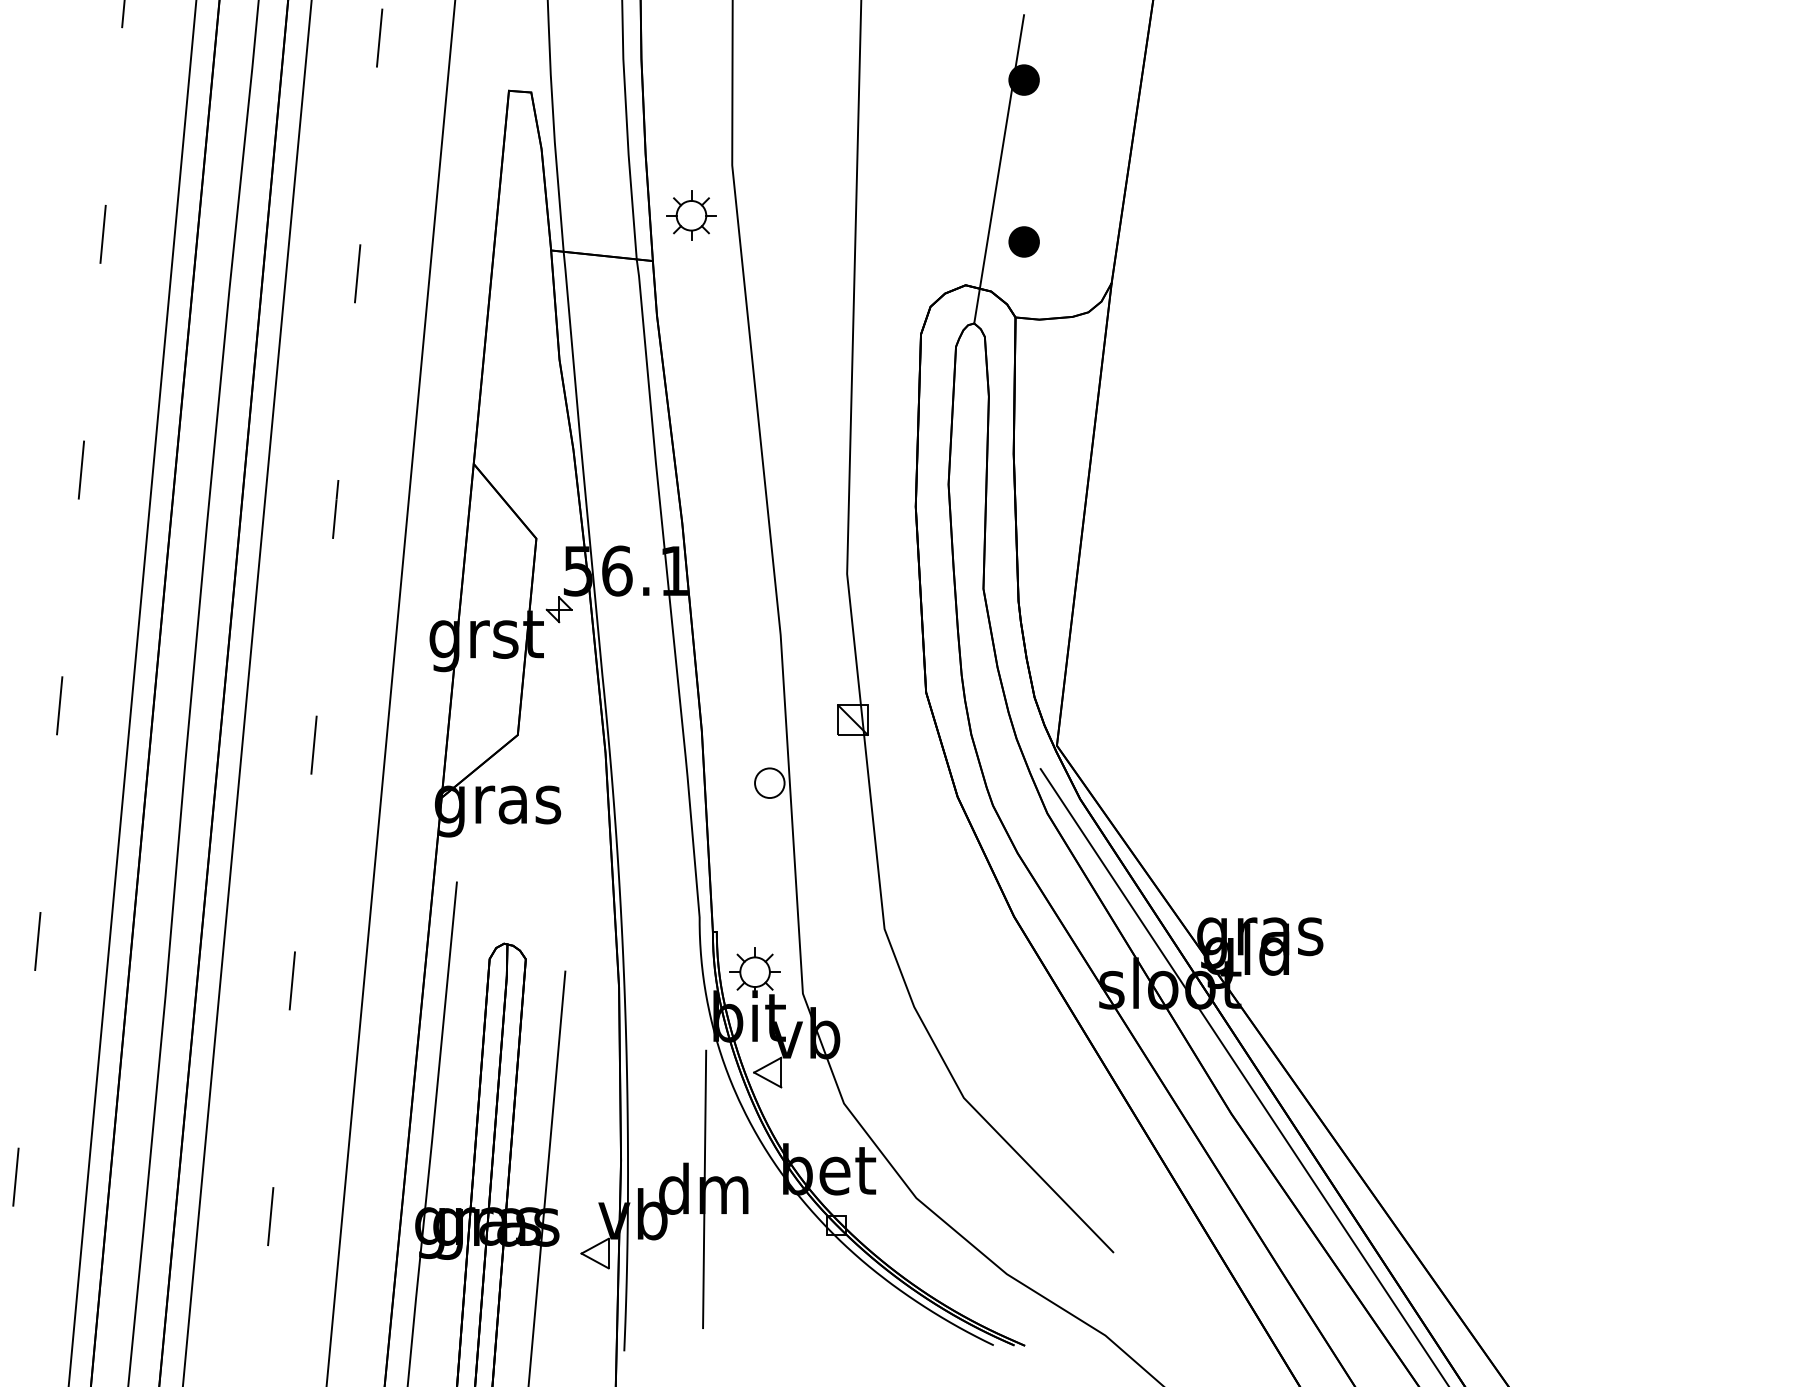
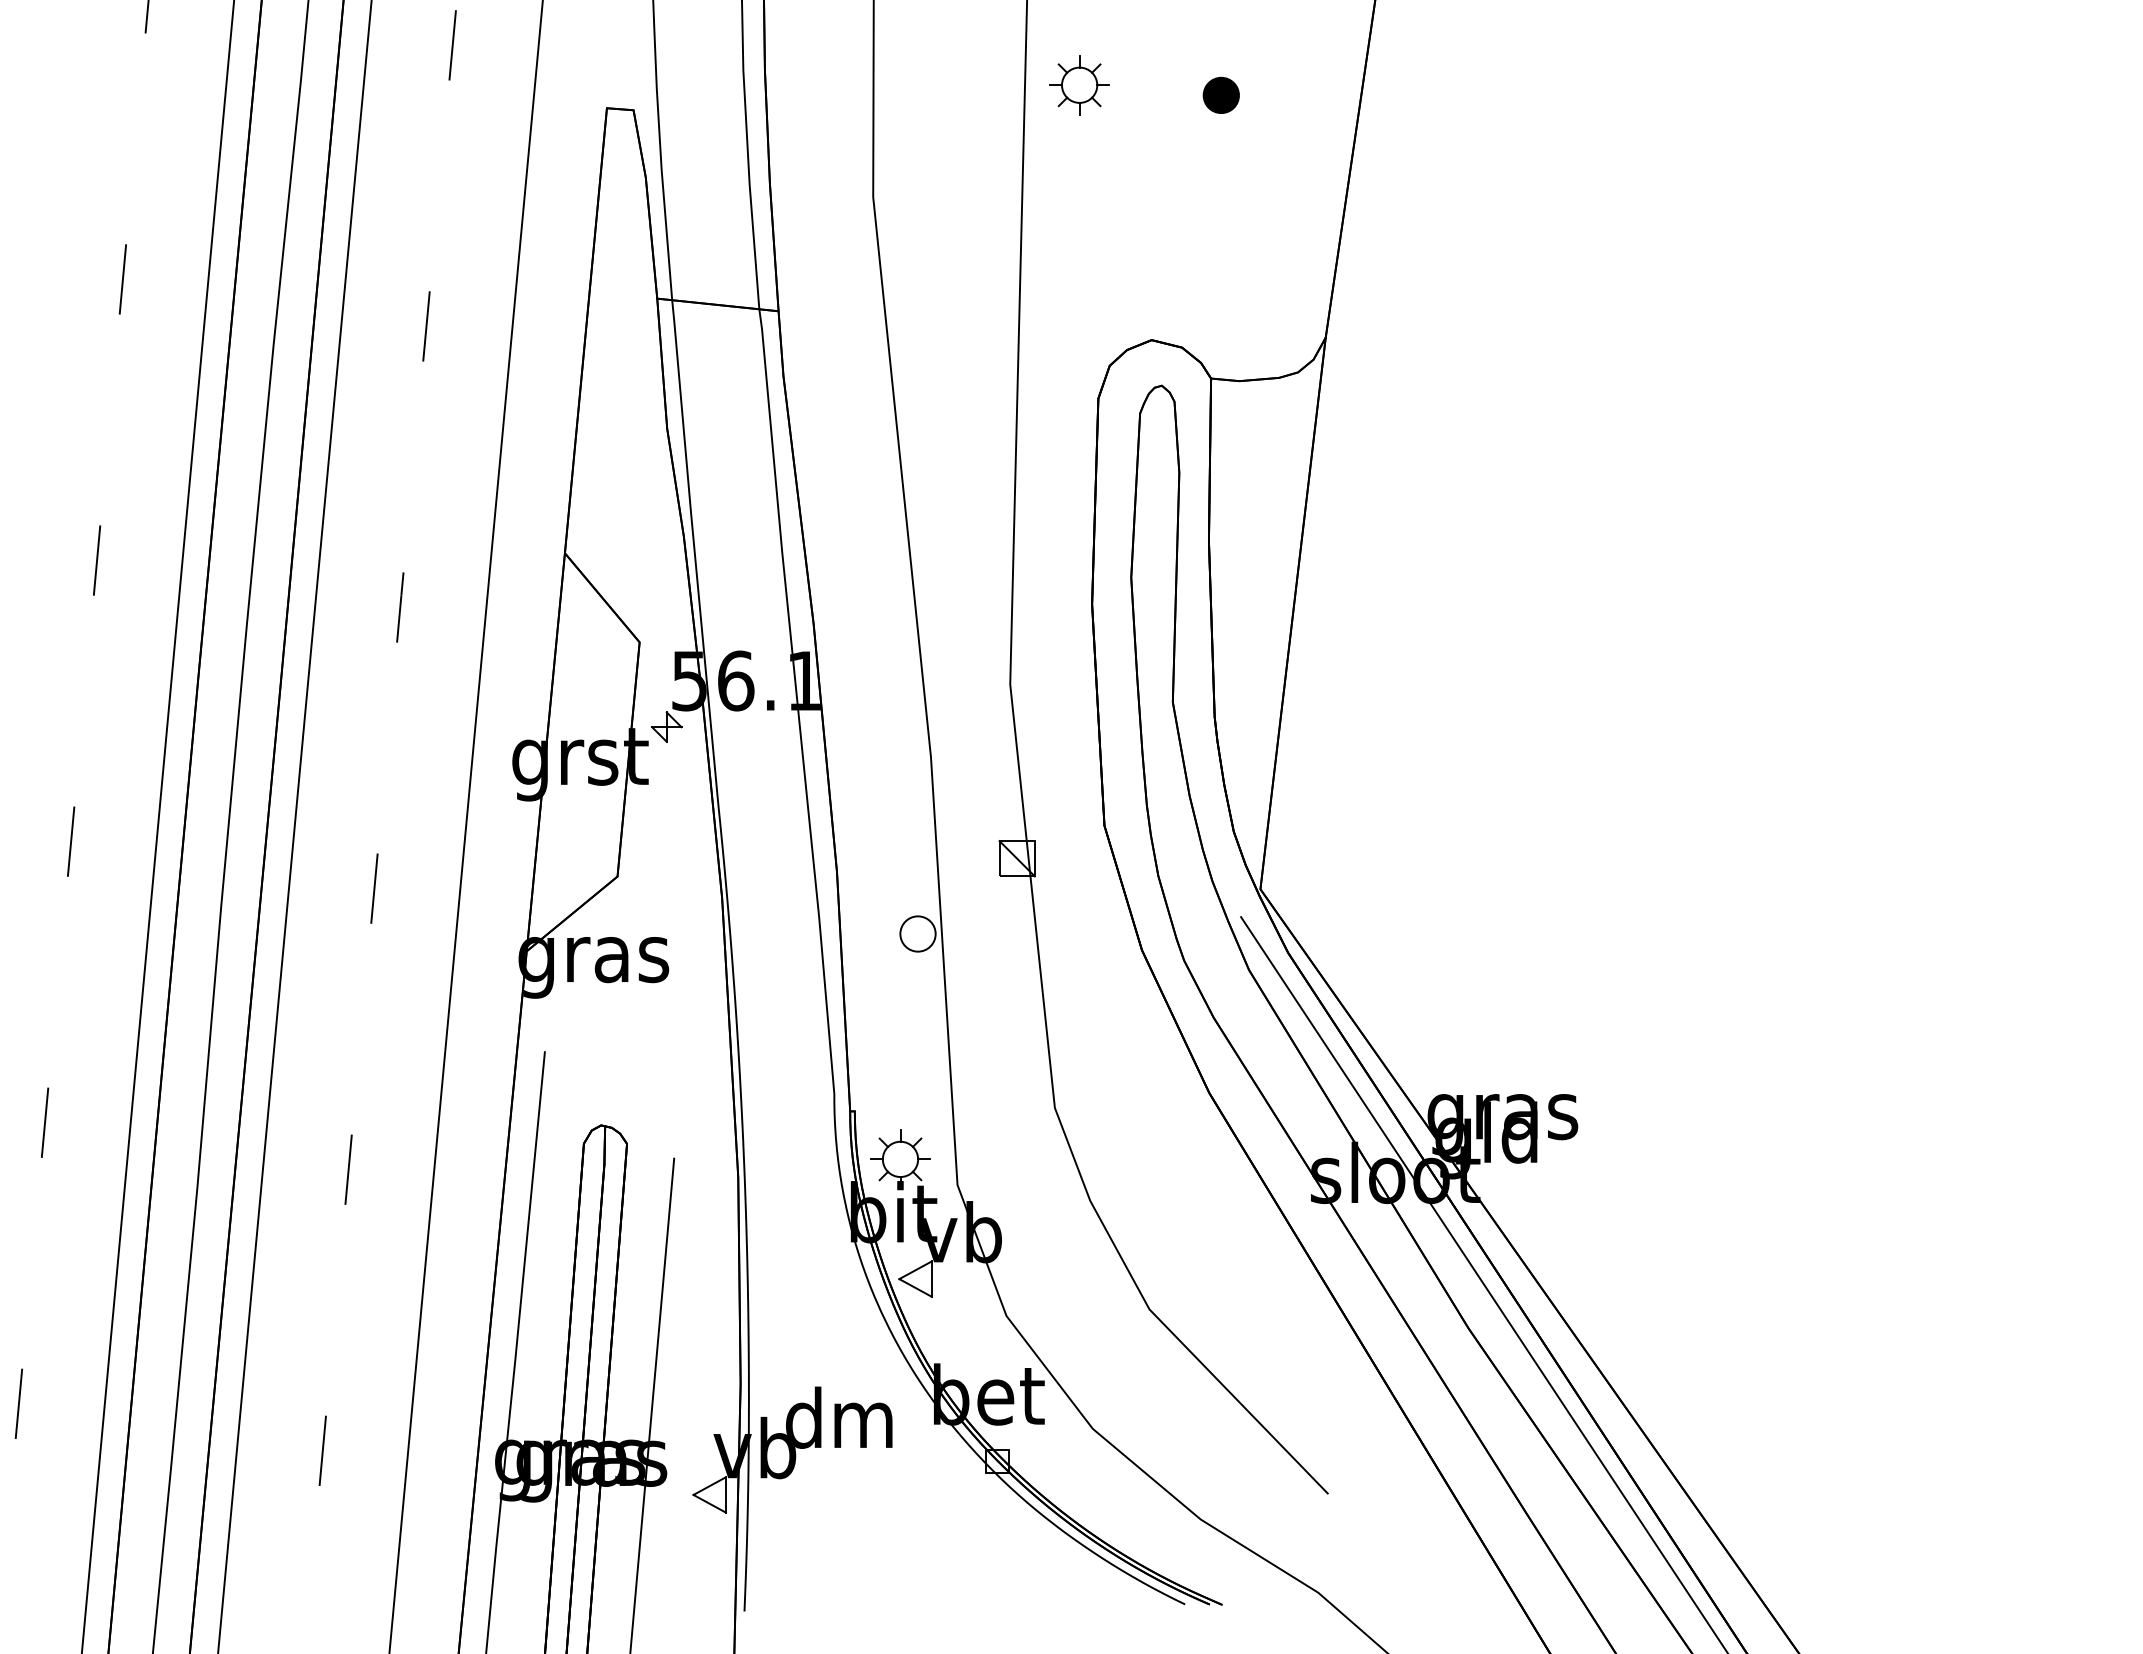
line: (999, 169) -> (1191, 201), removed
part: (691, 215) -> (1079, 85), moved
part: (1023, 241) -> (1220, 288), removed
line: (704, 1189) -> (840, 1418), removed

